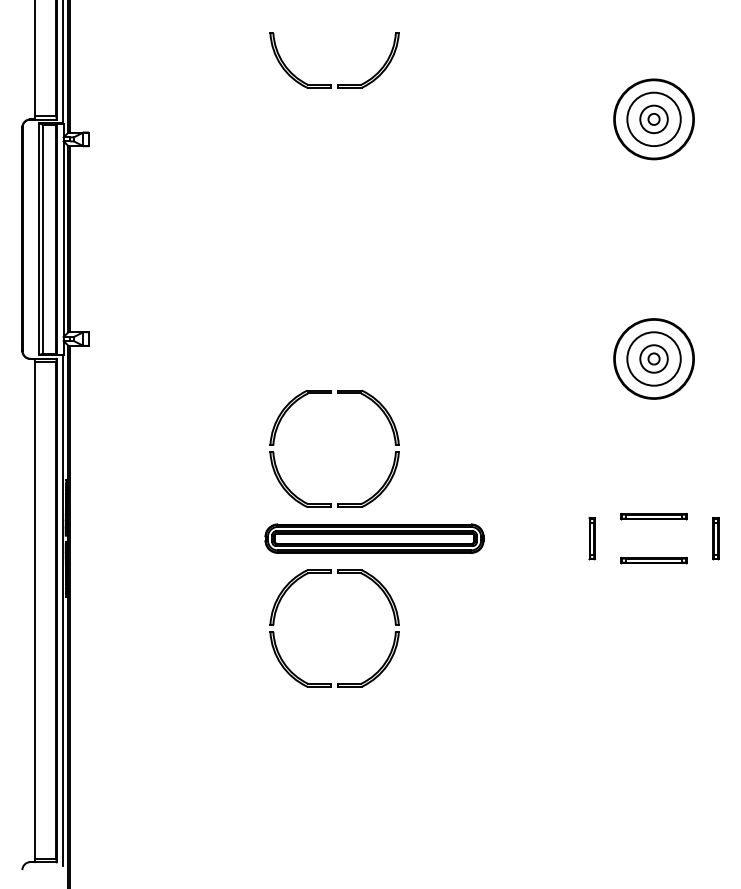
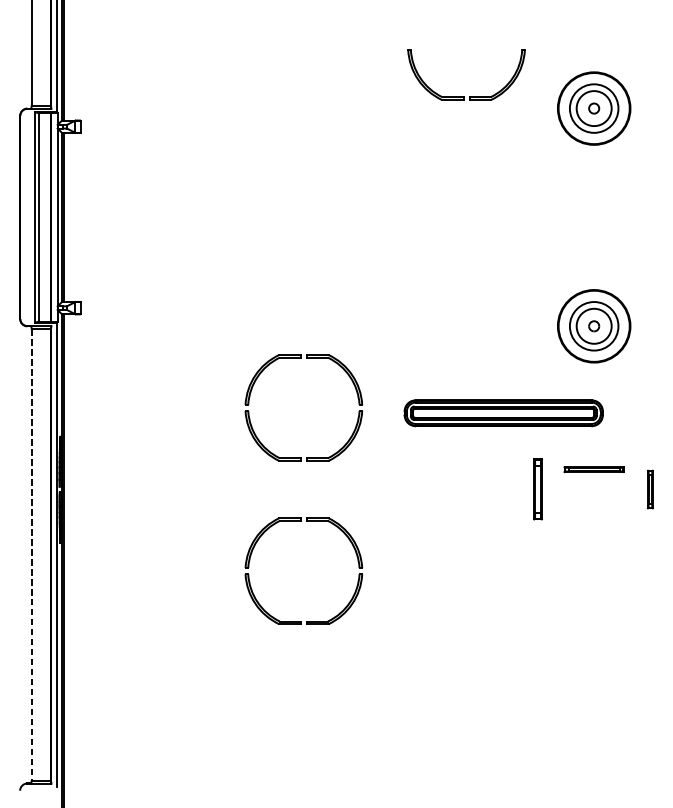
part: (331, 84) -> (463, 96), moved
circle: (653, 119) -> (593, 108), size x1.4
circle: (653, 358) -> (593, 325), size x1.4
part: (374, 538) -> (503, 413), moved
part: (591, 538) -> (537, 489), size x1.6
part: (653, 560) -> (593, 509), removed
line: (35, 611) -> (32, 555), solid -> dashed

